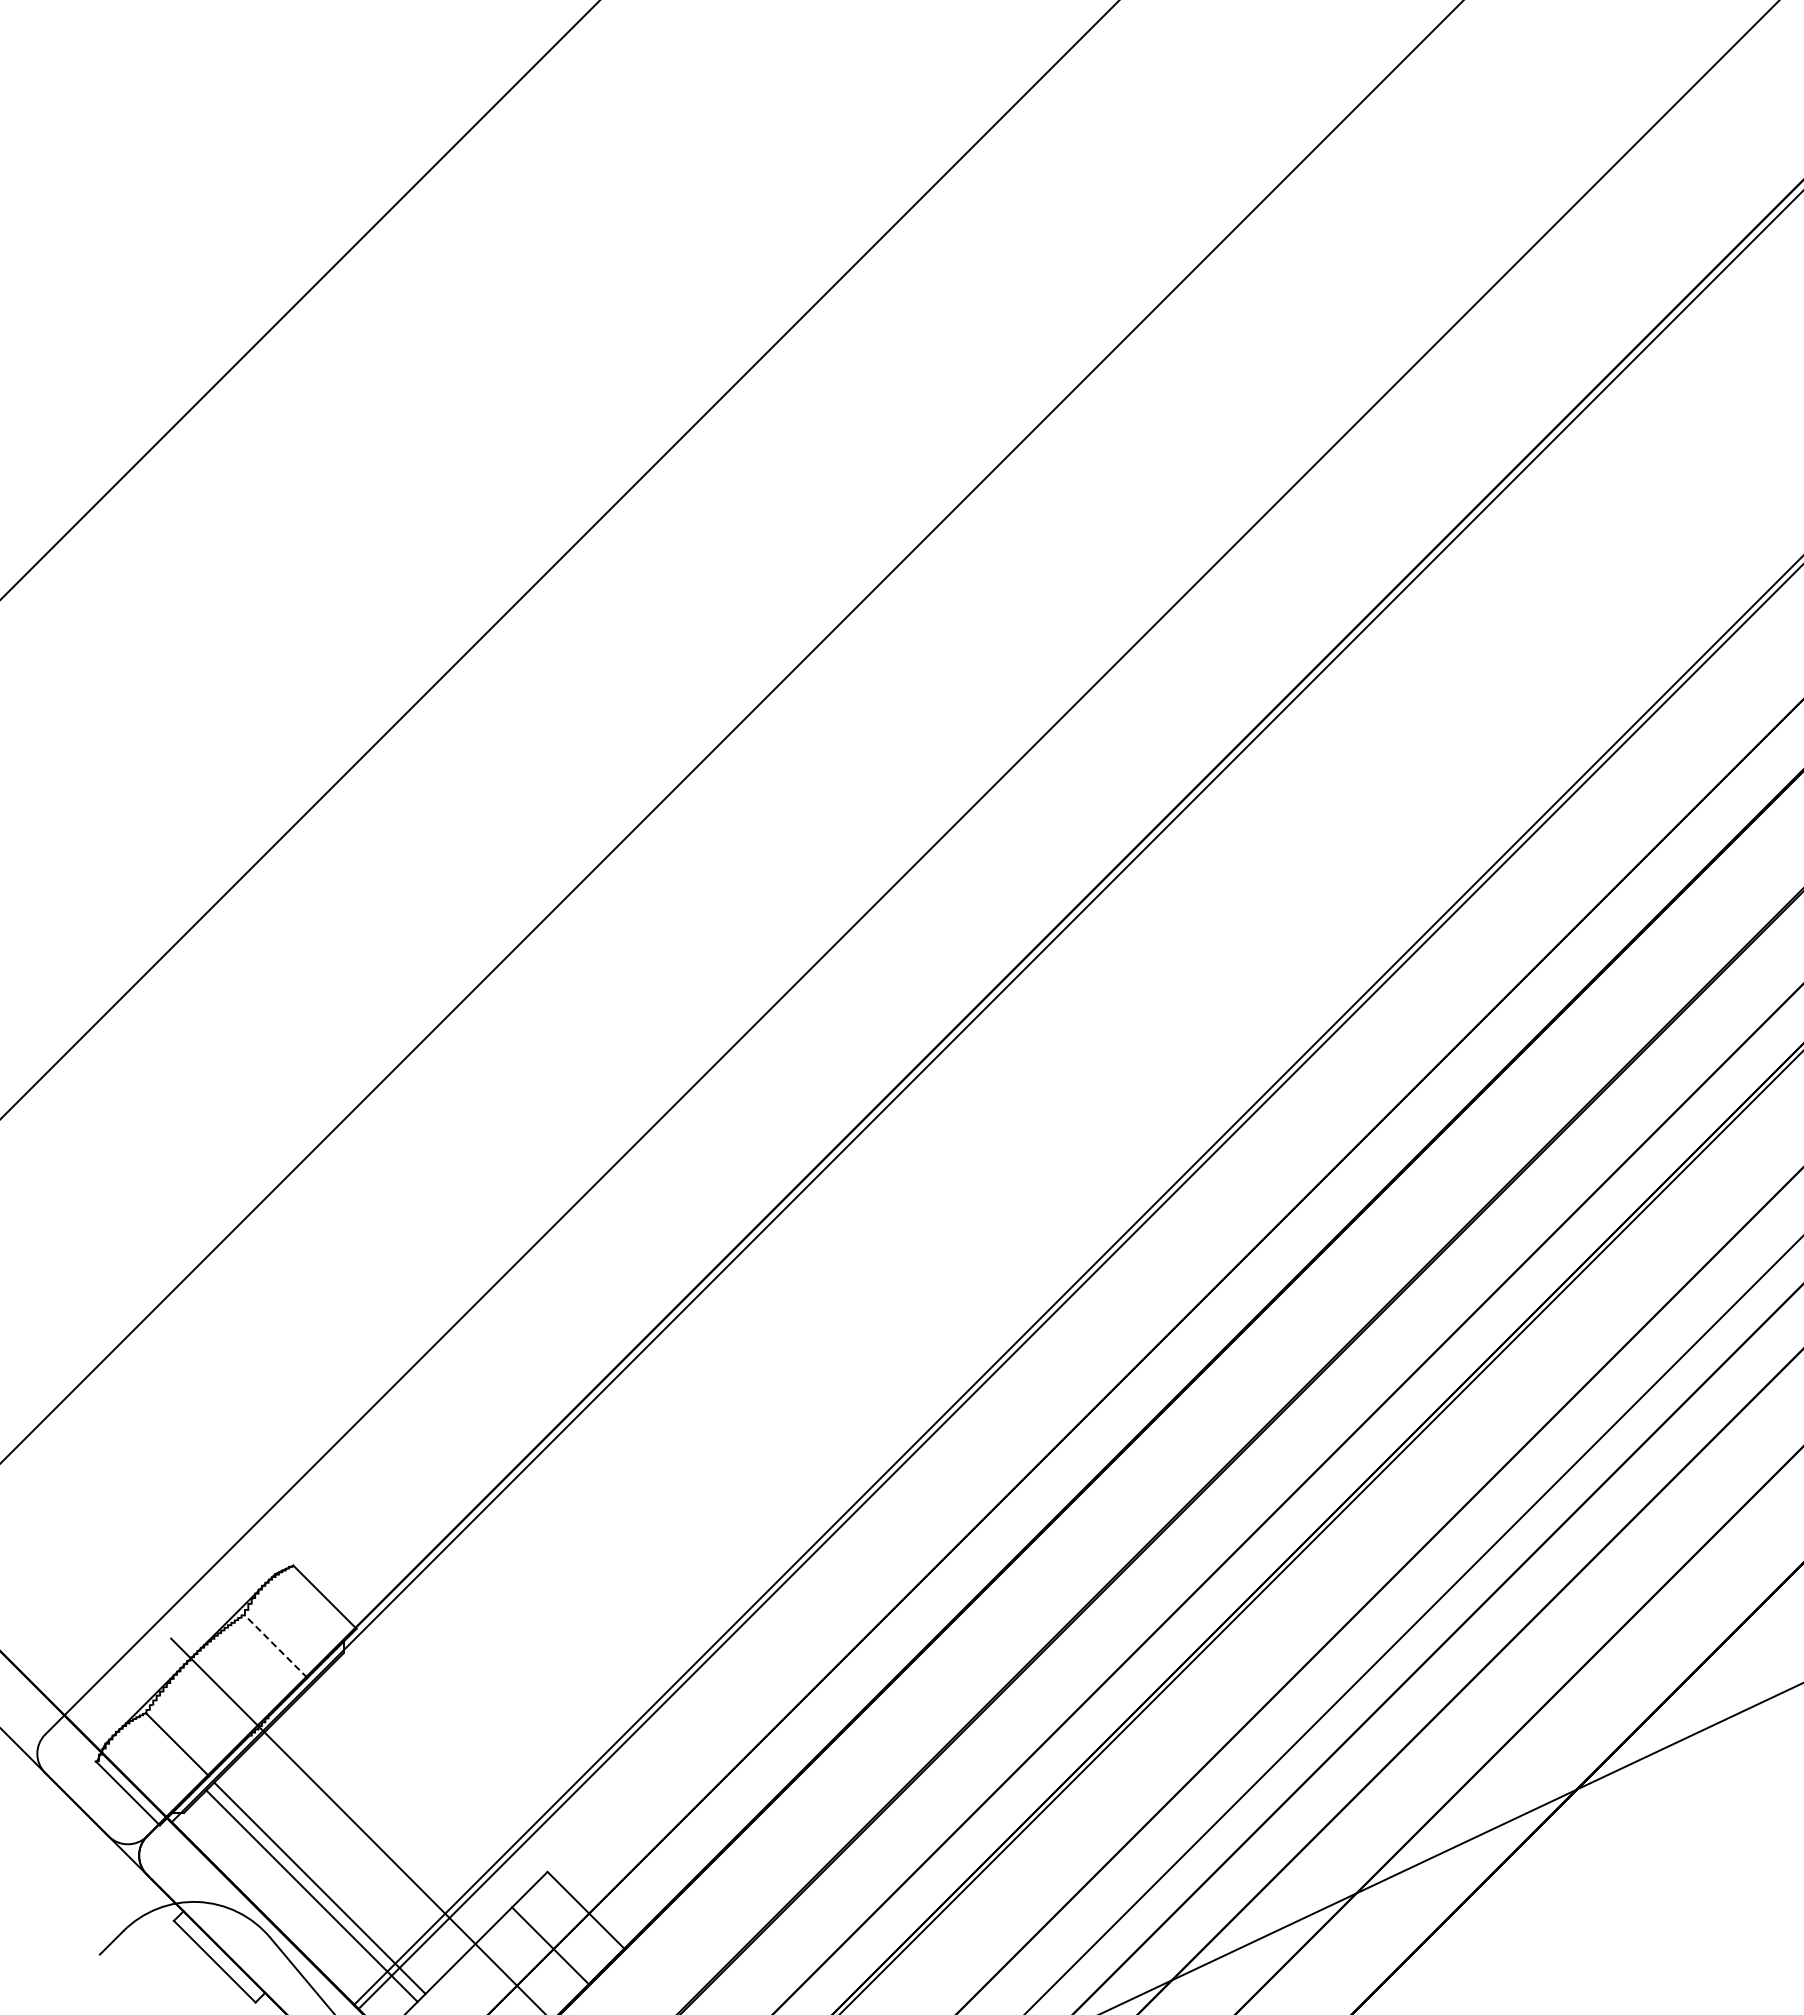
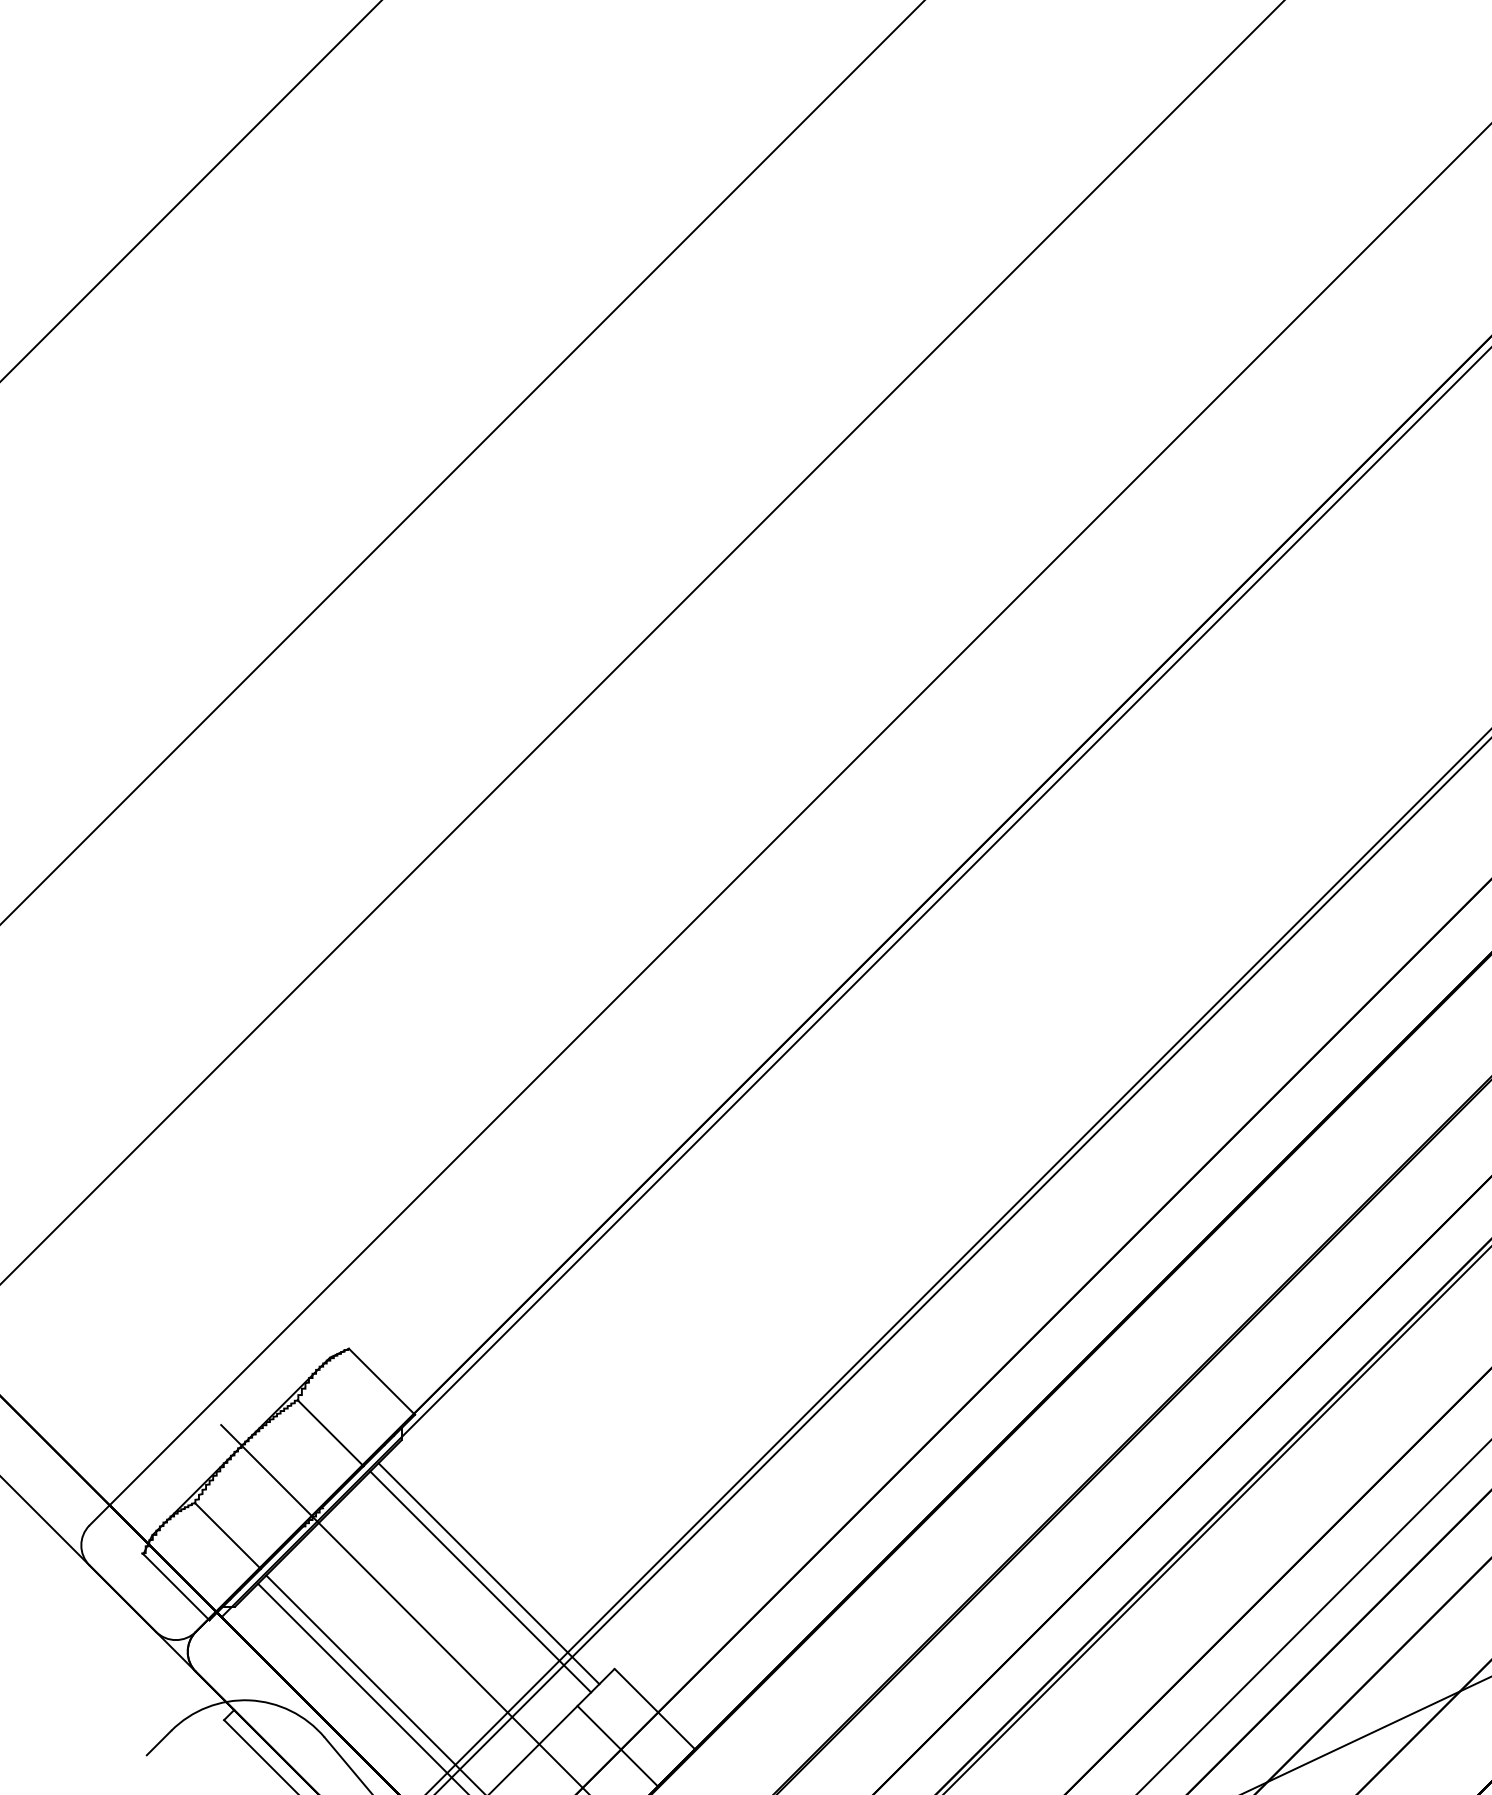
line: (275, 1646) -> (330, 1433), dashed -> solid
line: (426, 1780) -> (488, 1573), added
line: (419, 1788) -> (480, 1581), added

